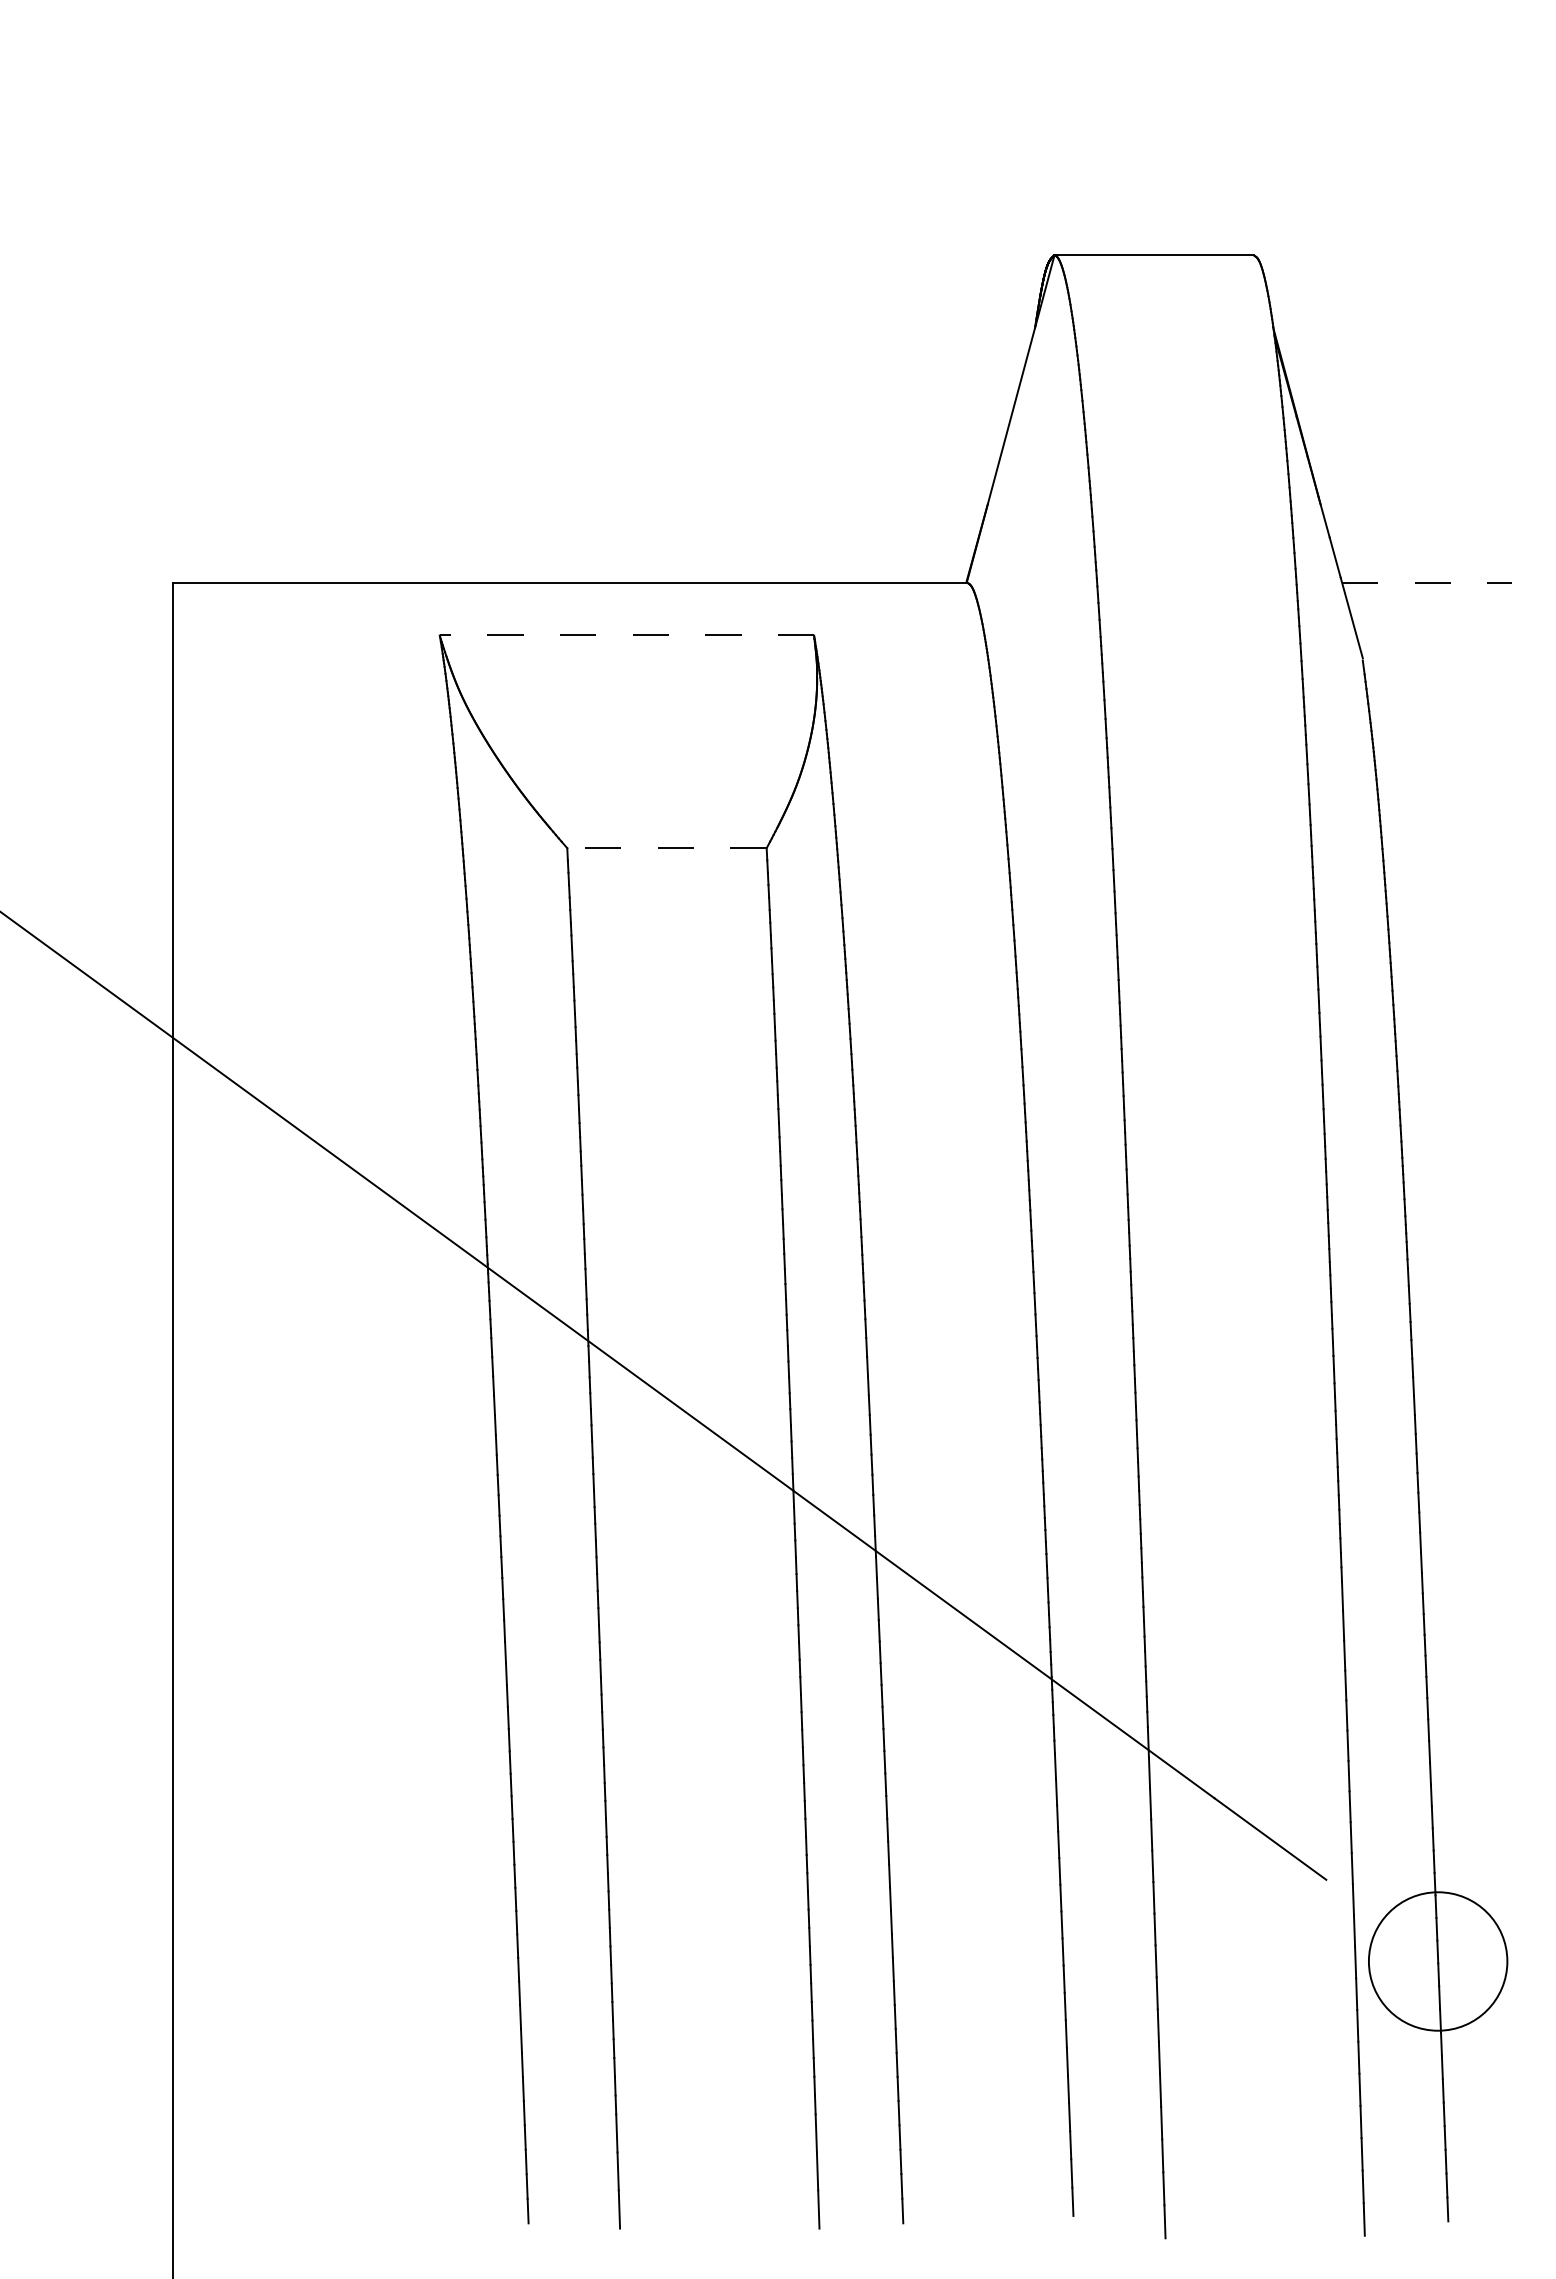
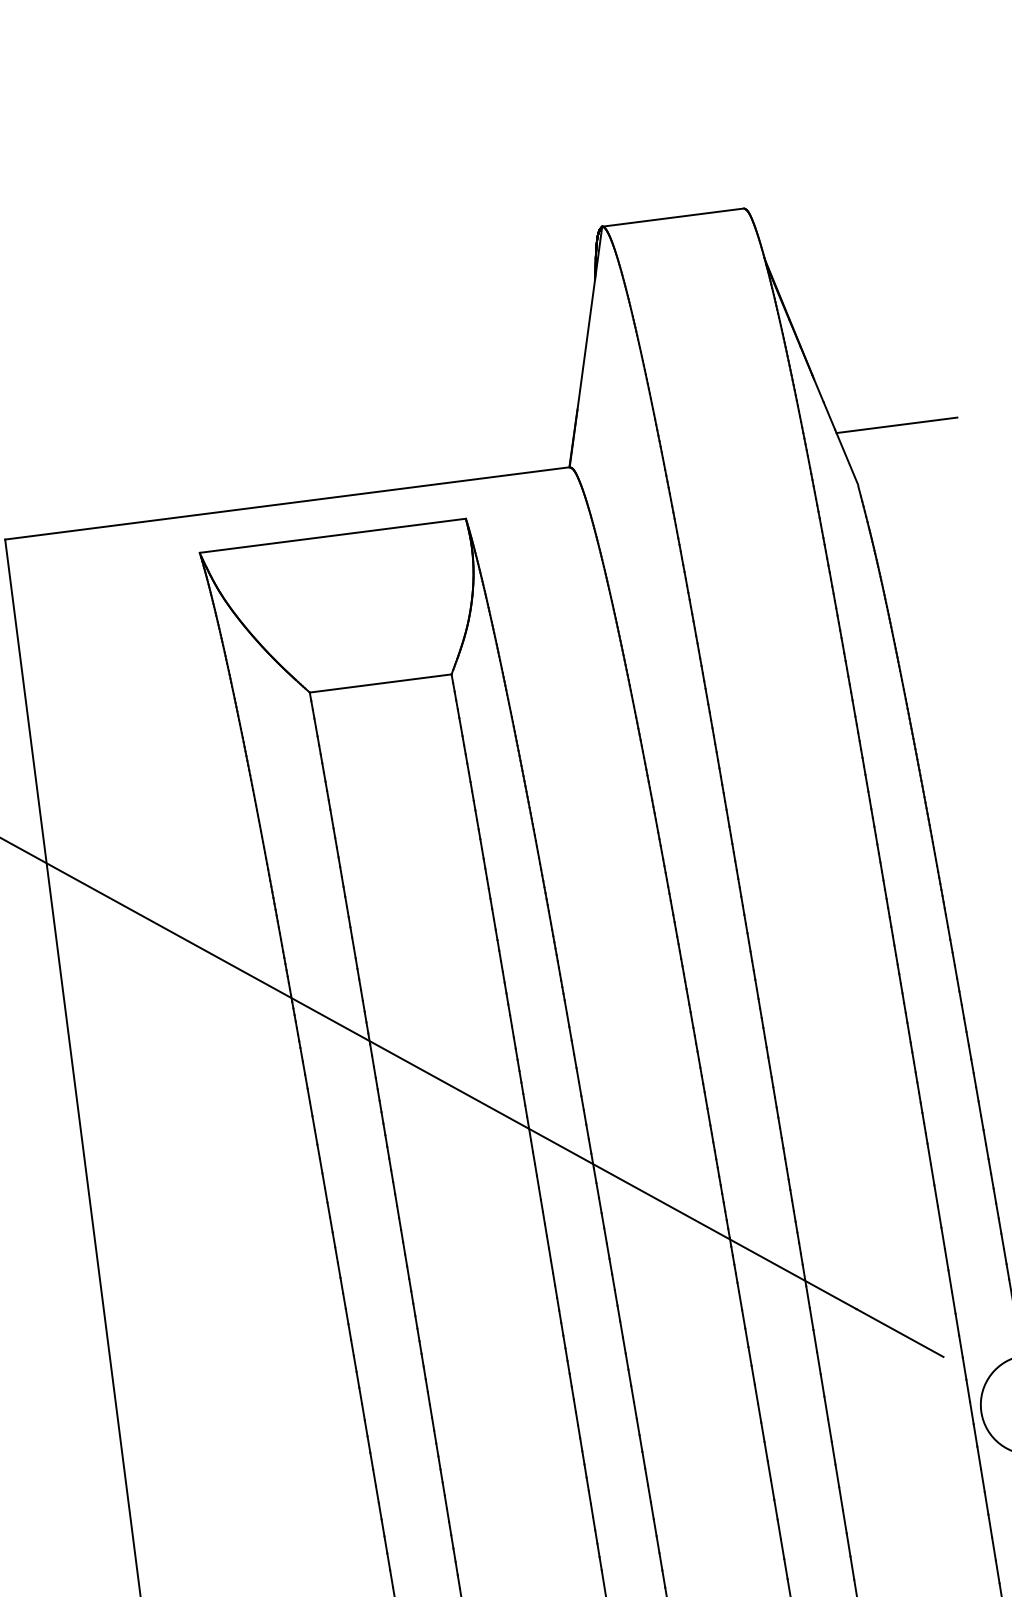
line: (1427, 582) -> (897, 425), dashed -> solid
line: (626, 635) -> (332, 535), dashed -> solid
line: (666, 848) -> (380, 683), dashed -> solid

